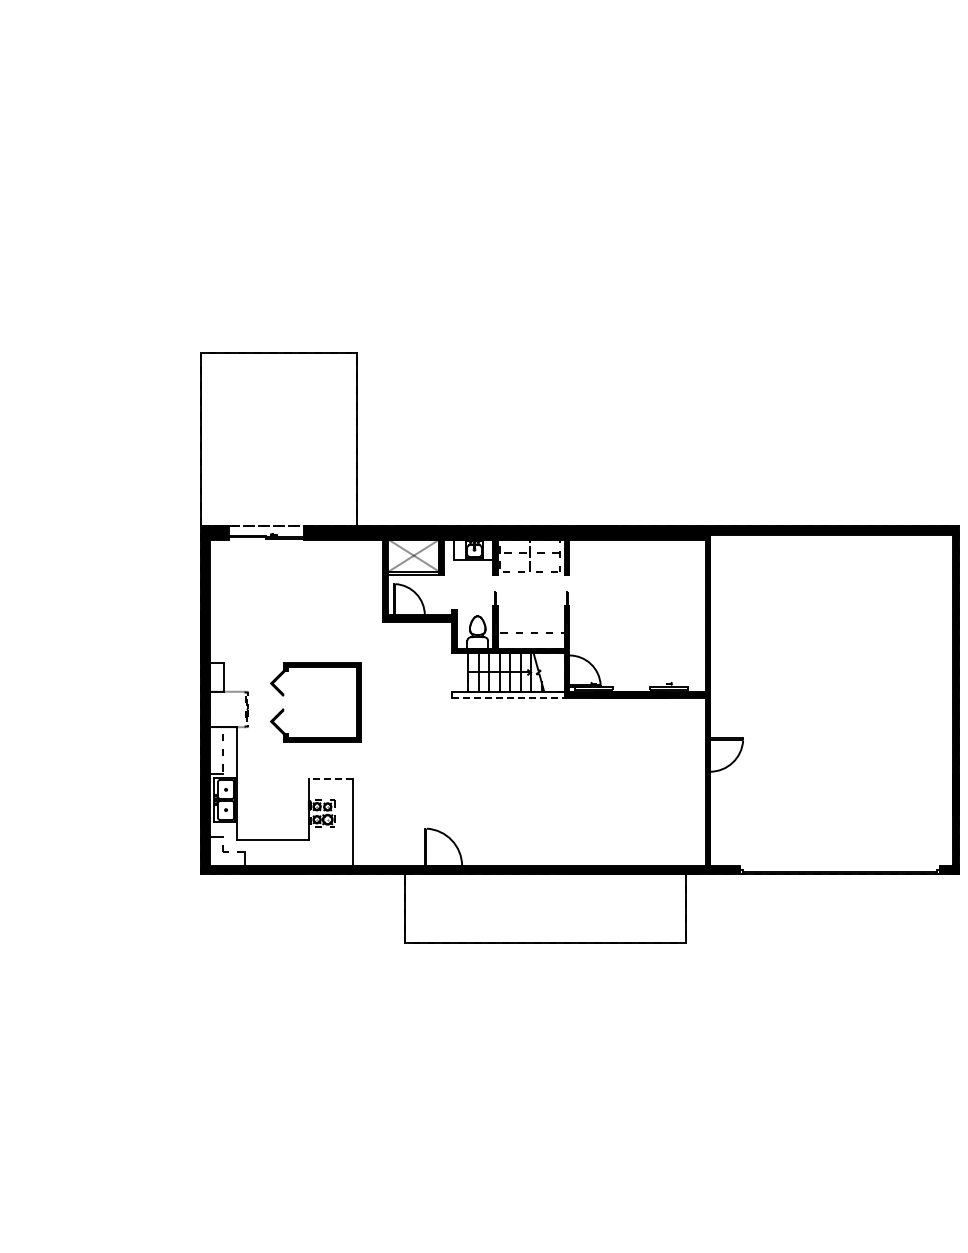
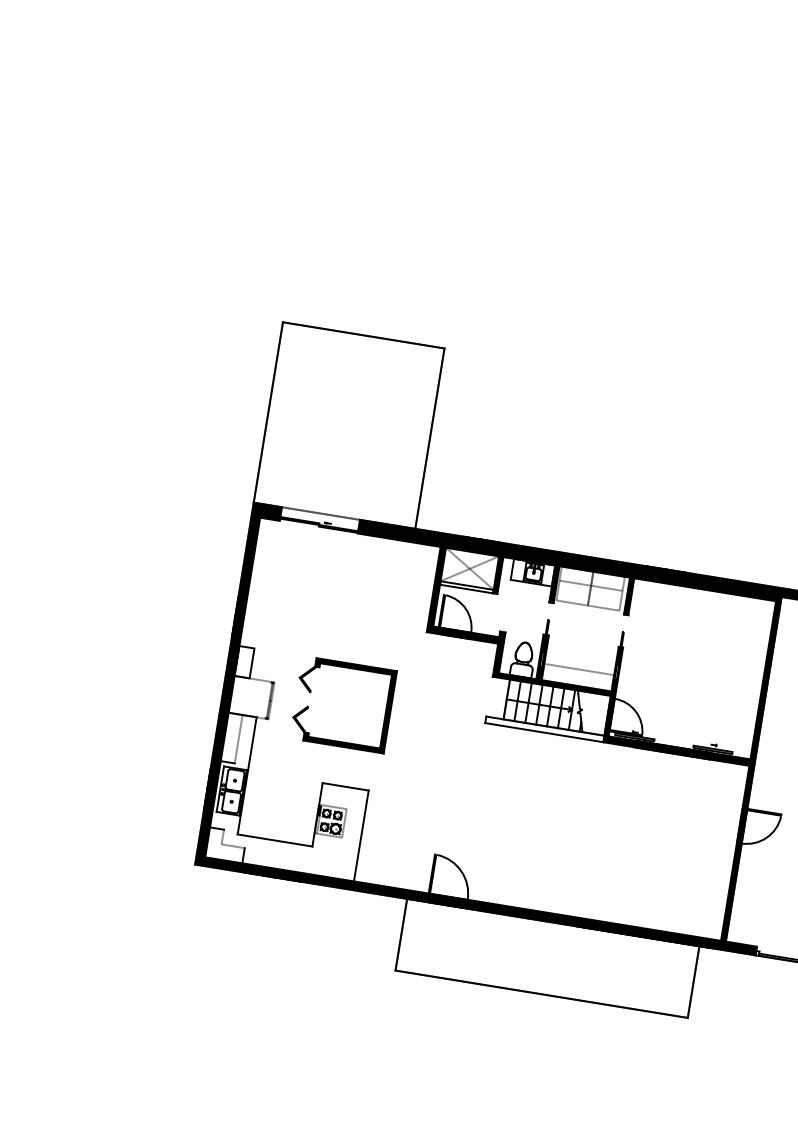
line: (508, 697) -> (544, 732), dashed -> solid
line: (330, 778) -> (345, 786), dashed -> solid

